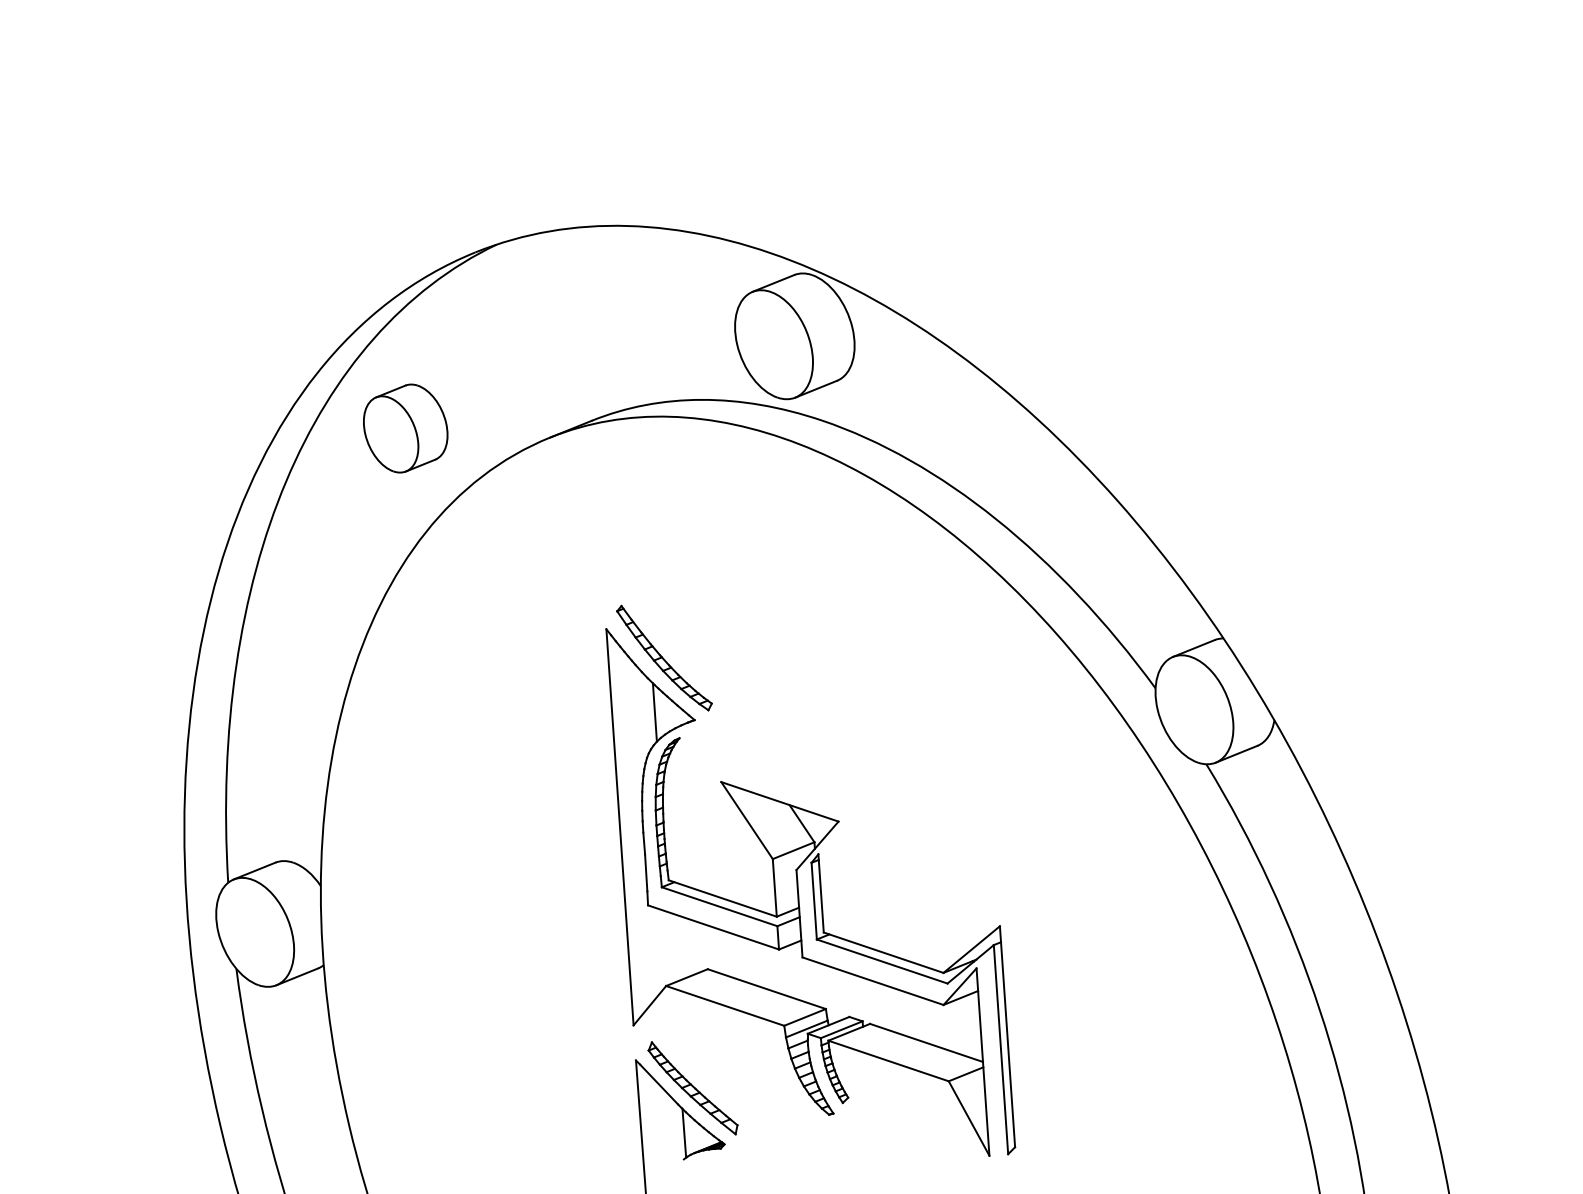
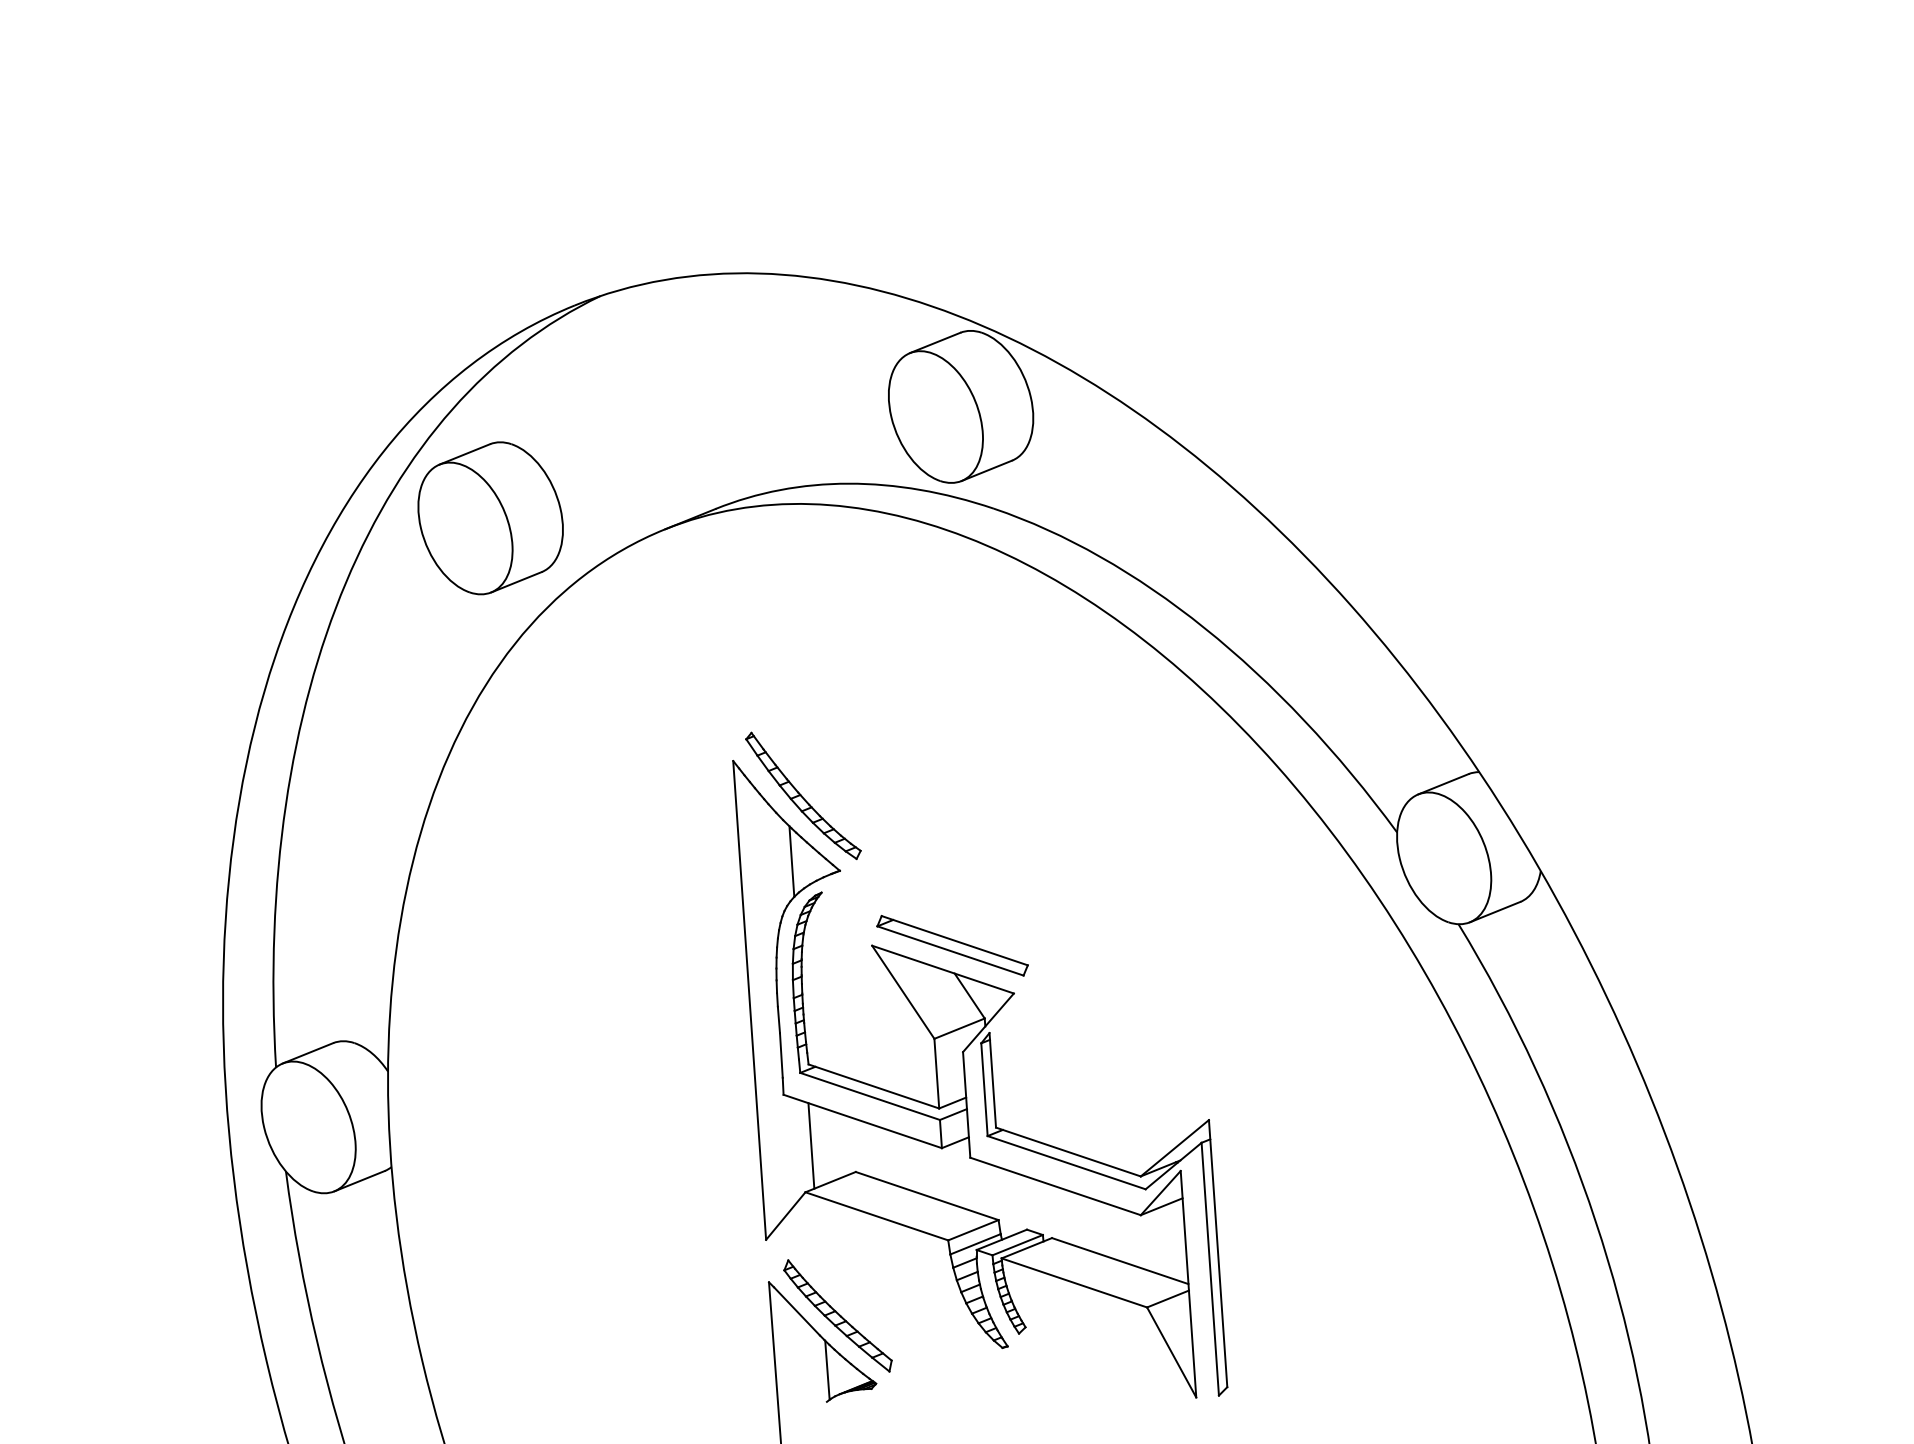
part: (405, 428) -> (490, 518), size x1.43
part: (787, 781) -> (952, 945), added
line: (671, 947) -> (811, 1145), added

